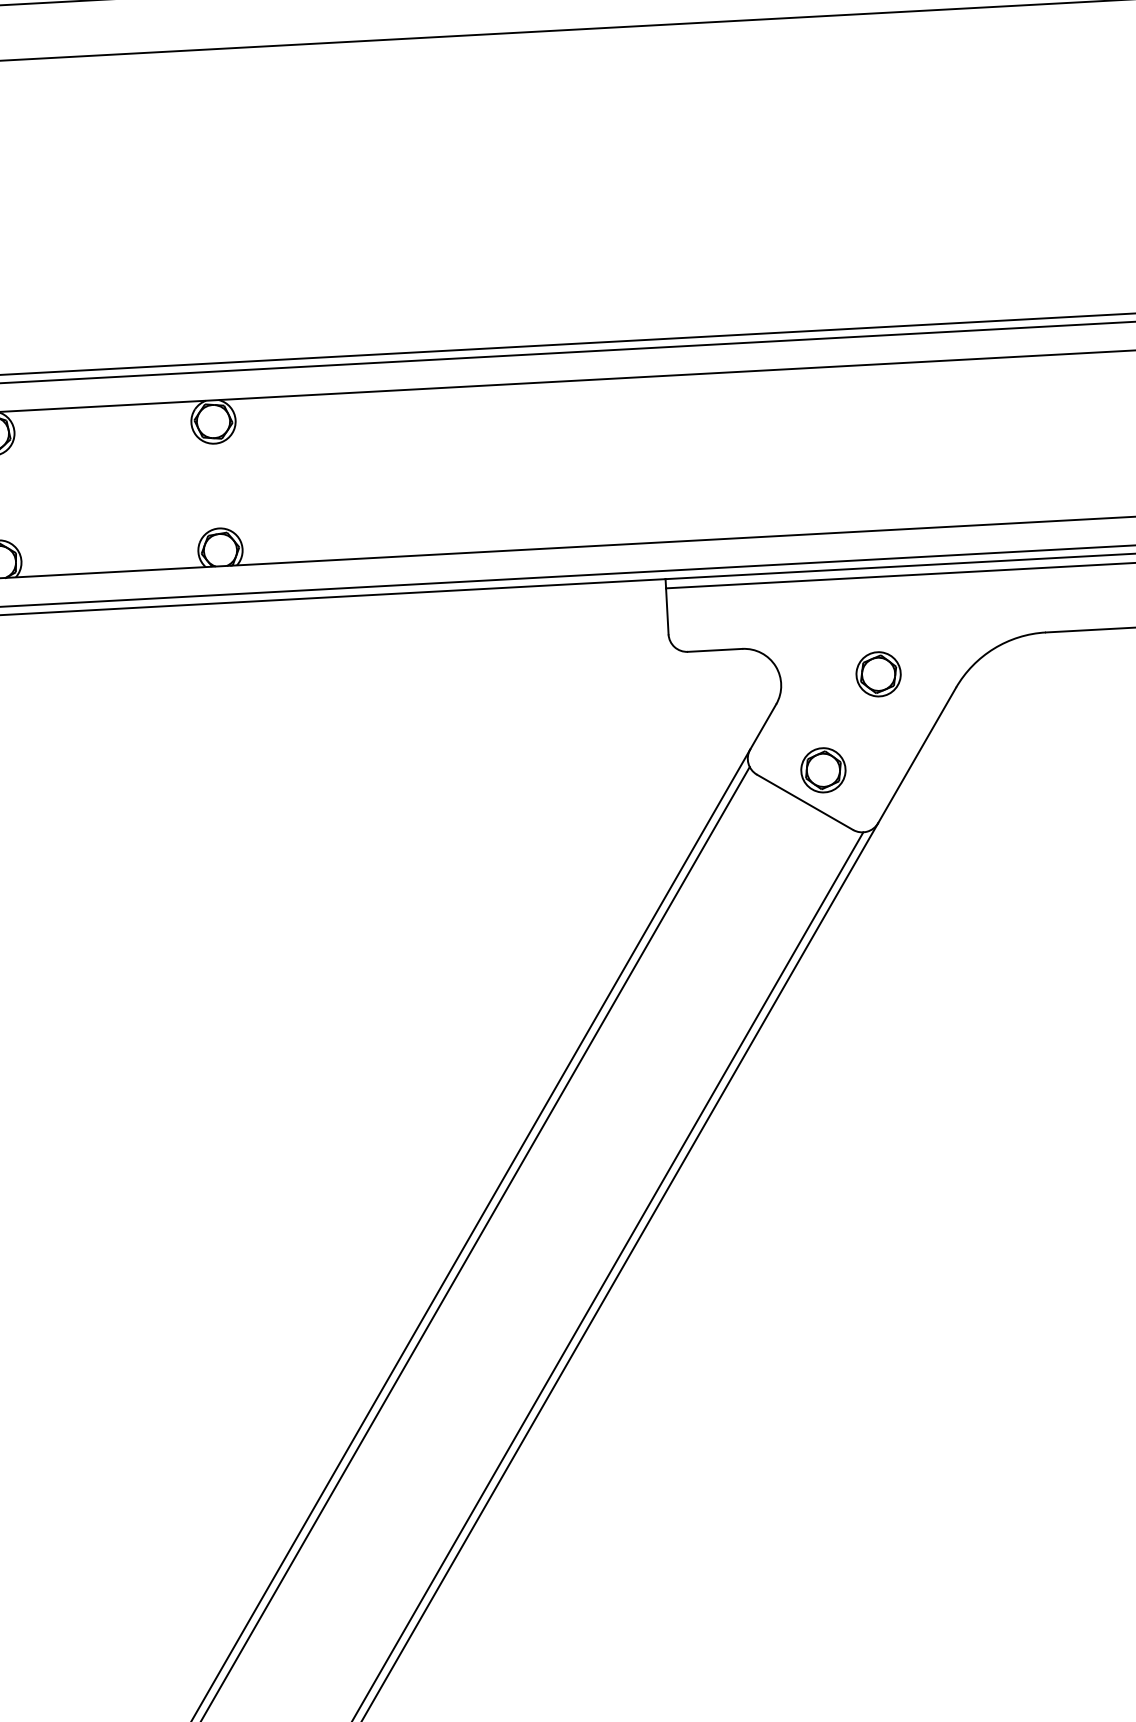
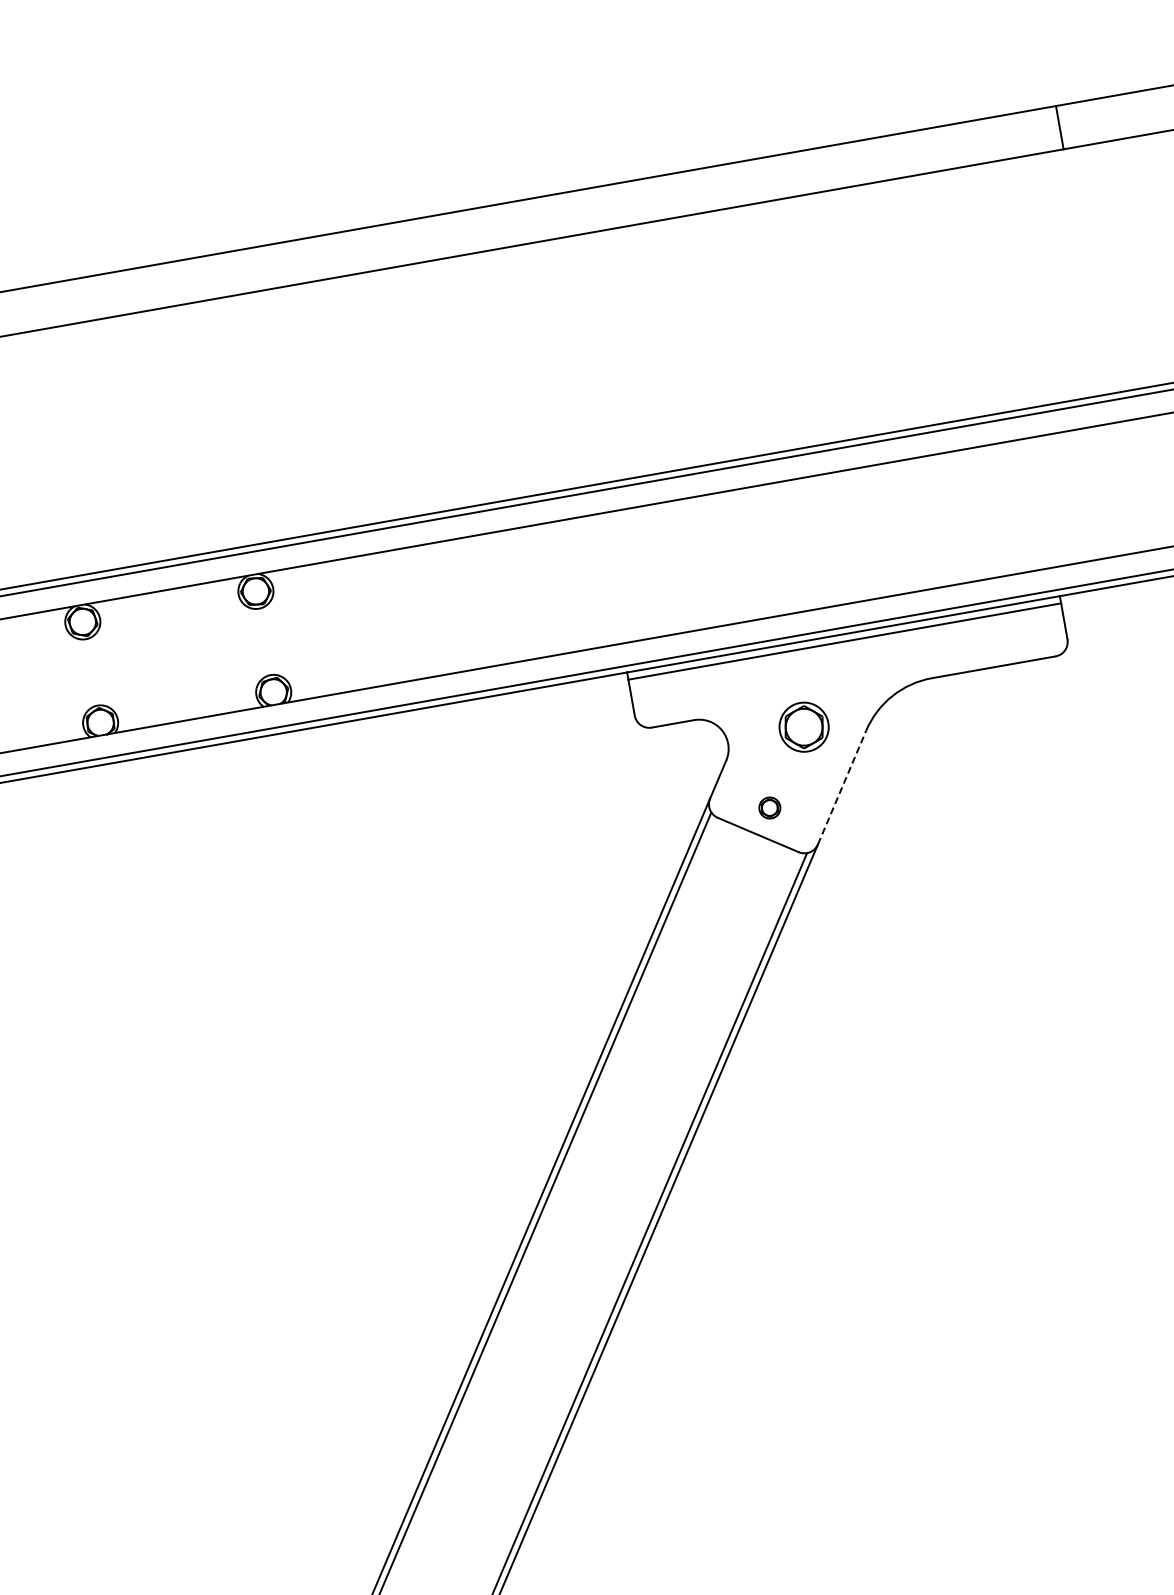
part: (877, 673) -> (803, 726), size x1.4
line: (917, 755) -> (842, 787), solid -> dashed
part: (823, 769) -> (769, 807), size x0.6

